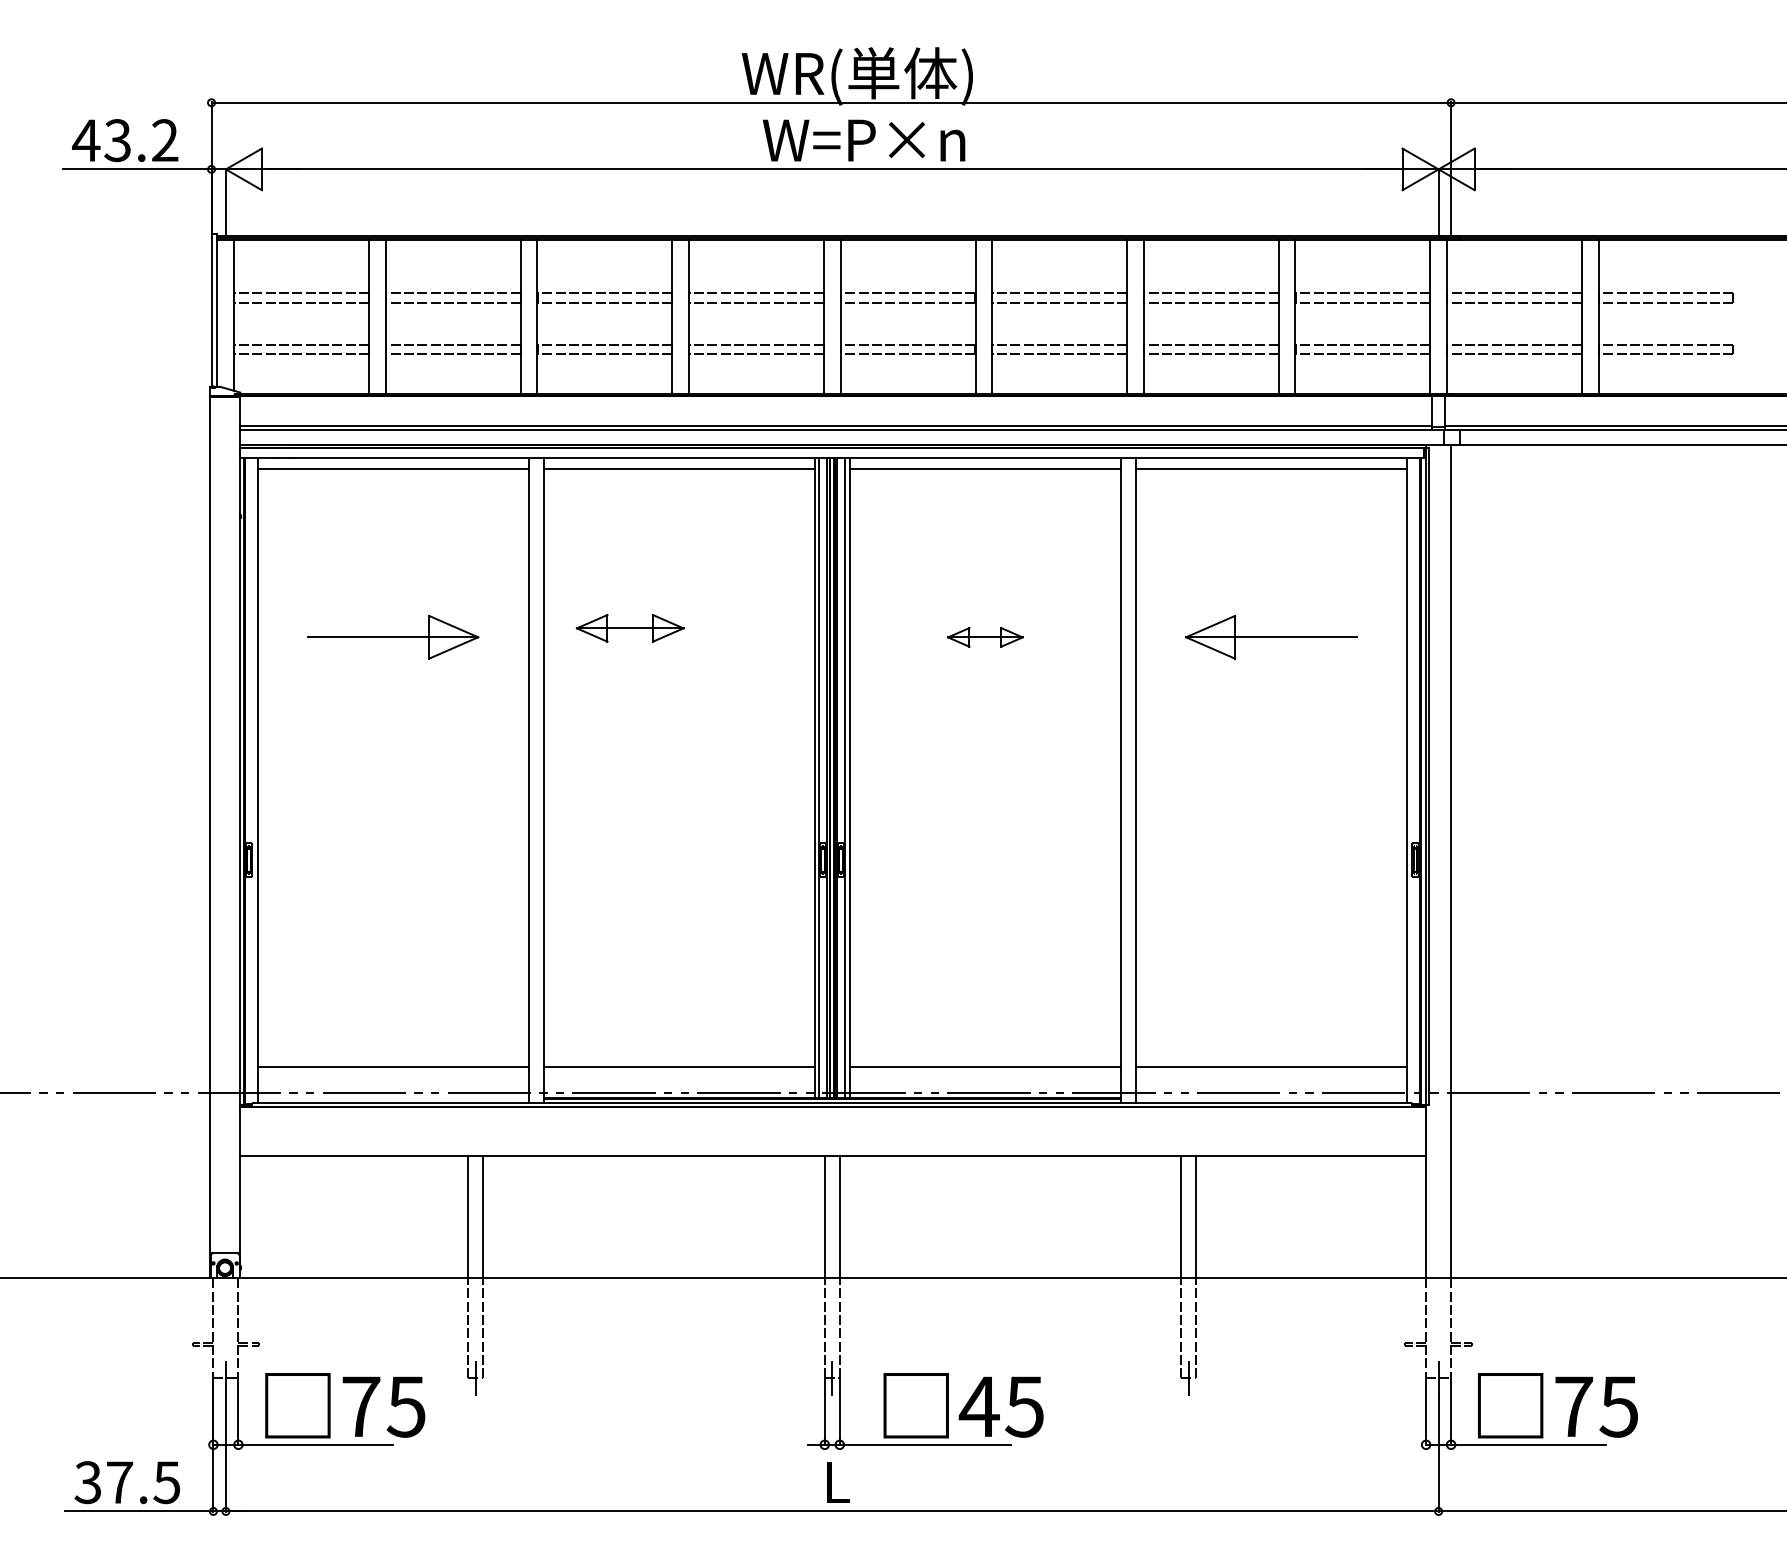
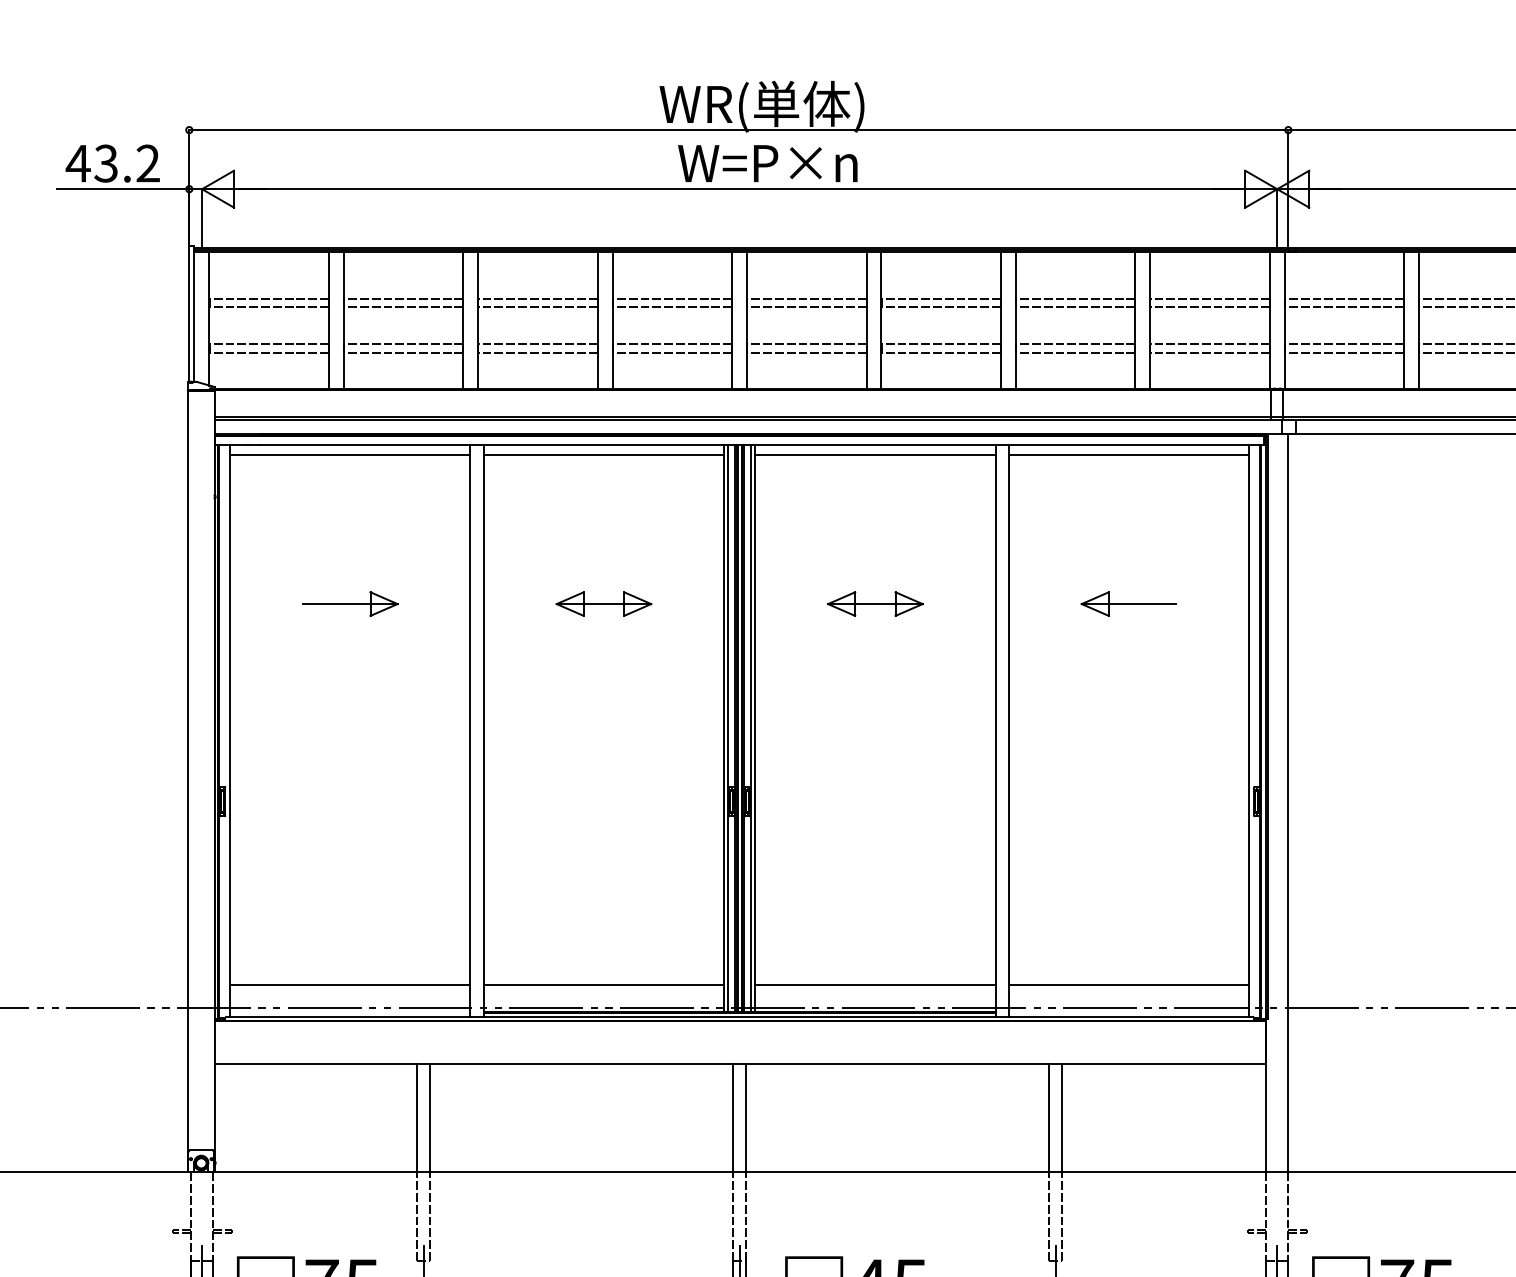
part: (629, 628) -> (603, 604), moved
part: (393, 637) -> (350, 604), size x0.62
part: (985, 637) -> (875, 604), size x1.43
part: (1271, 637) -> (1129, 604), size x0.62

